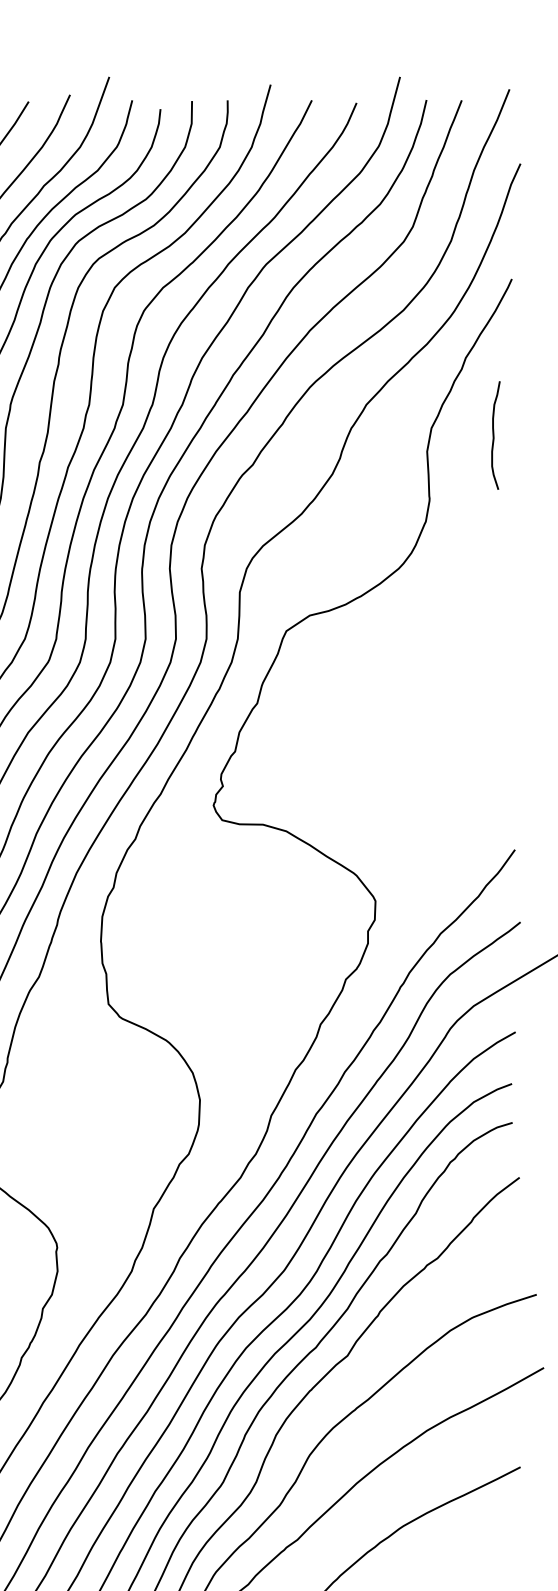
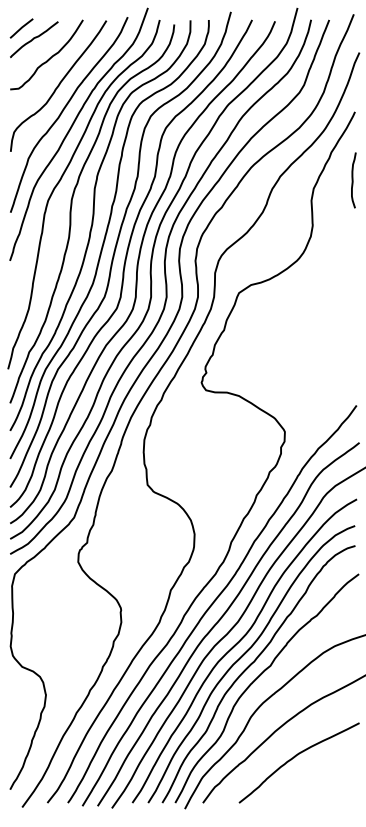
curve: (495, 435) -> (353, 180), moved

